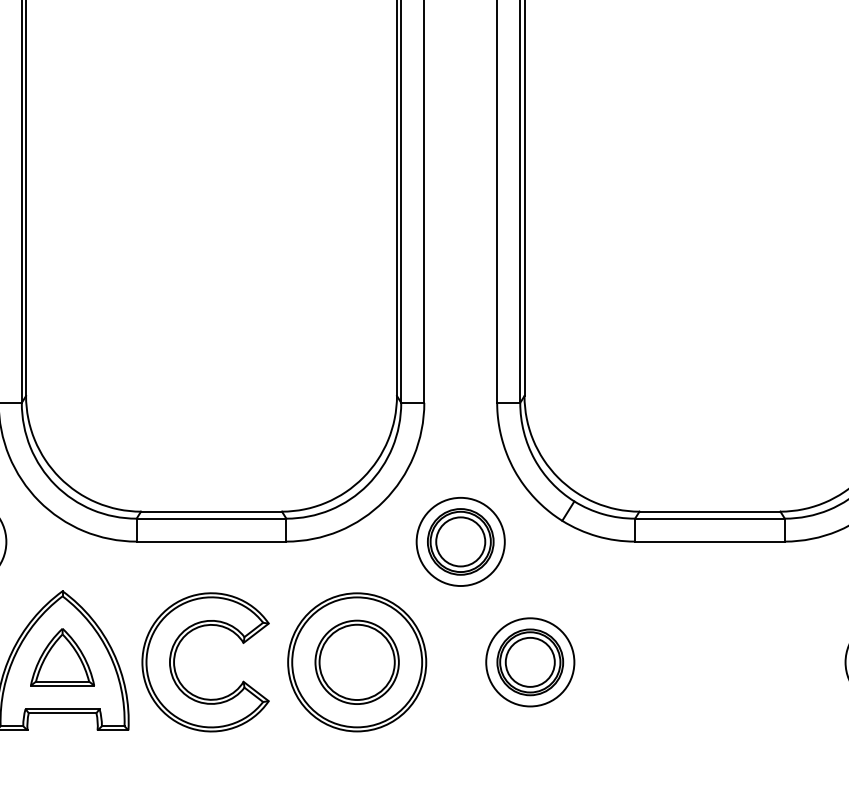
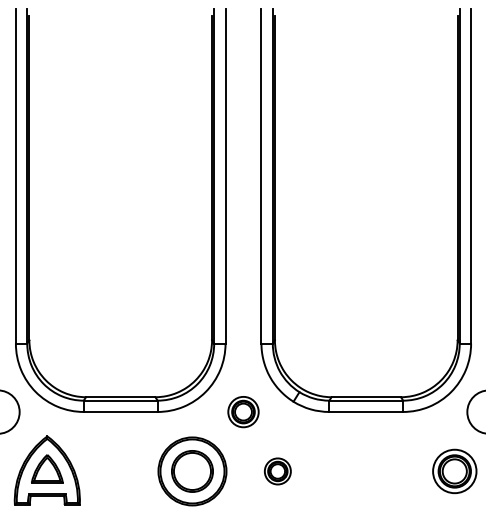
part: (460, 540) -> (243, 411), size x0.7
part: (176, 662) -> (103, 471), removed
part: (529, 662) -> (277, 471), size x0.6

